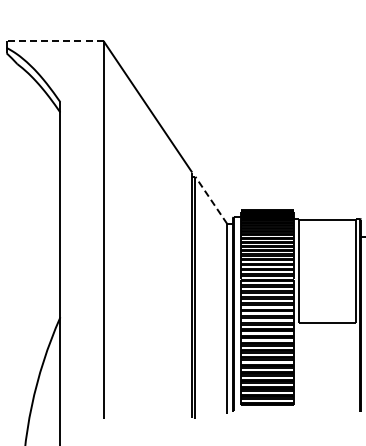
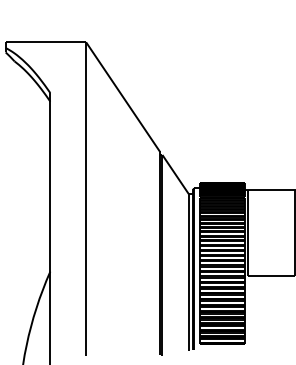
line: (54, 40) -> (45, 41), dashed -> solid
line: (211, 199) -> (175, 173), dashed -> solid

